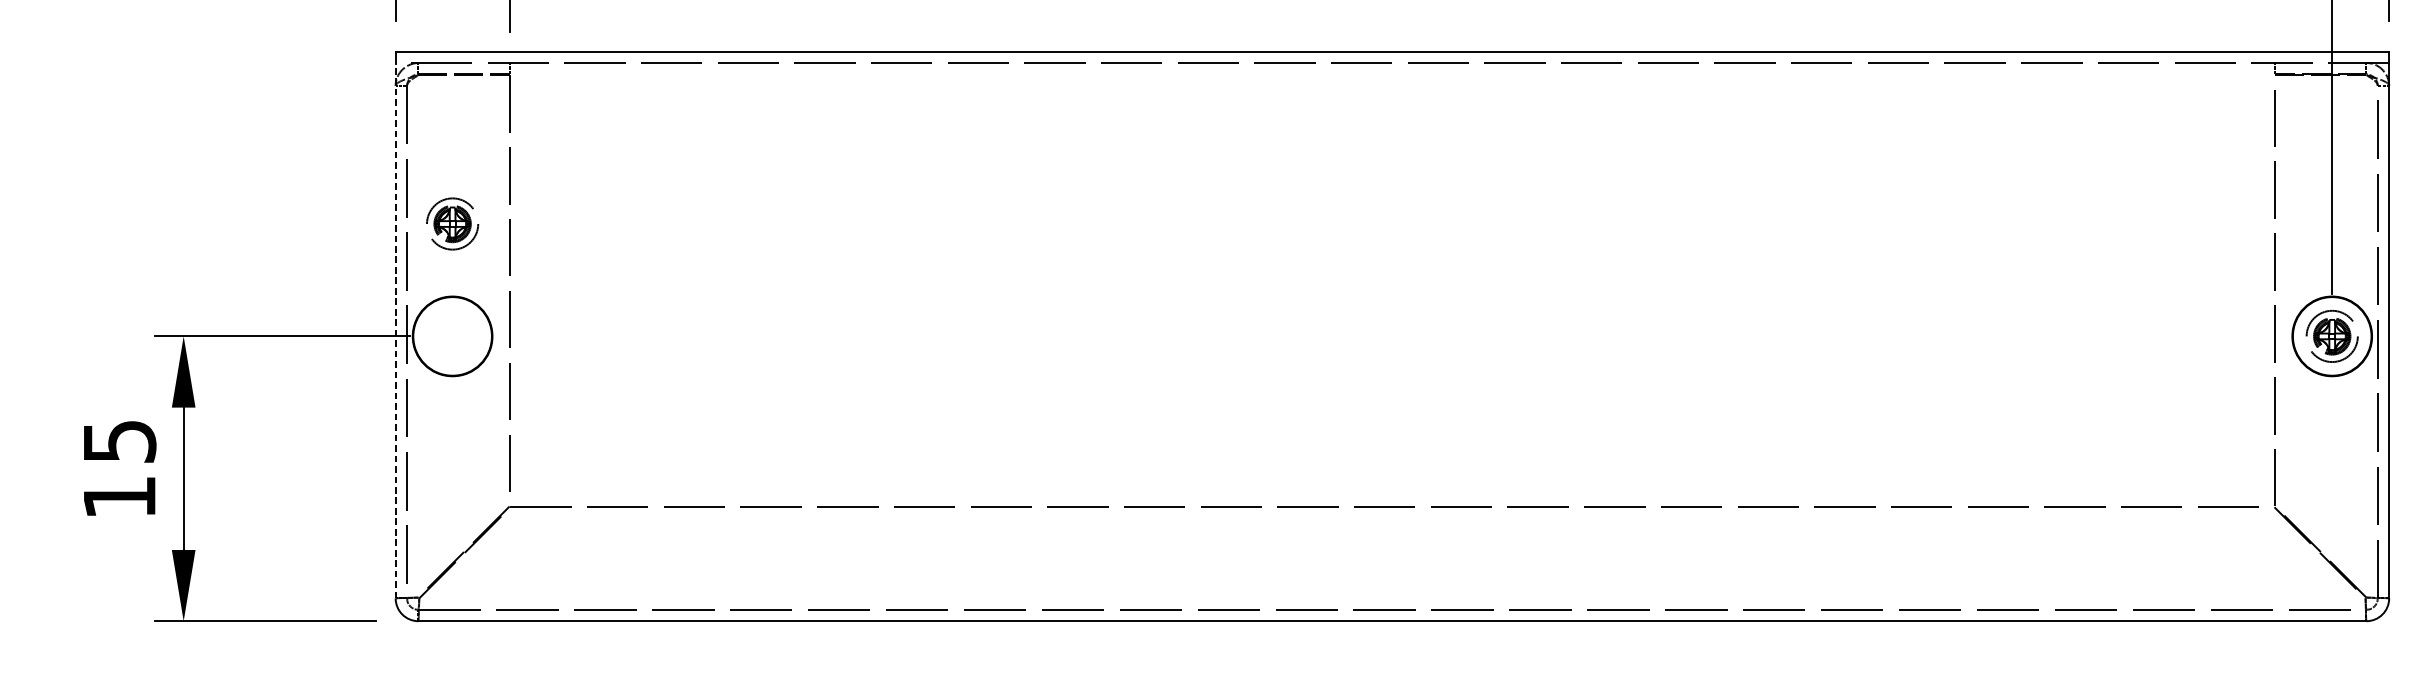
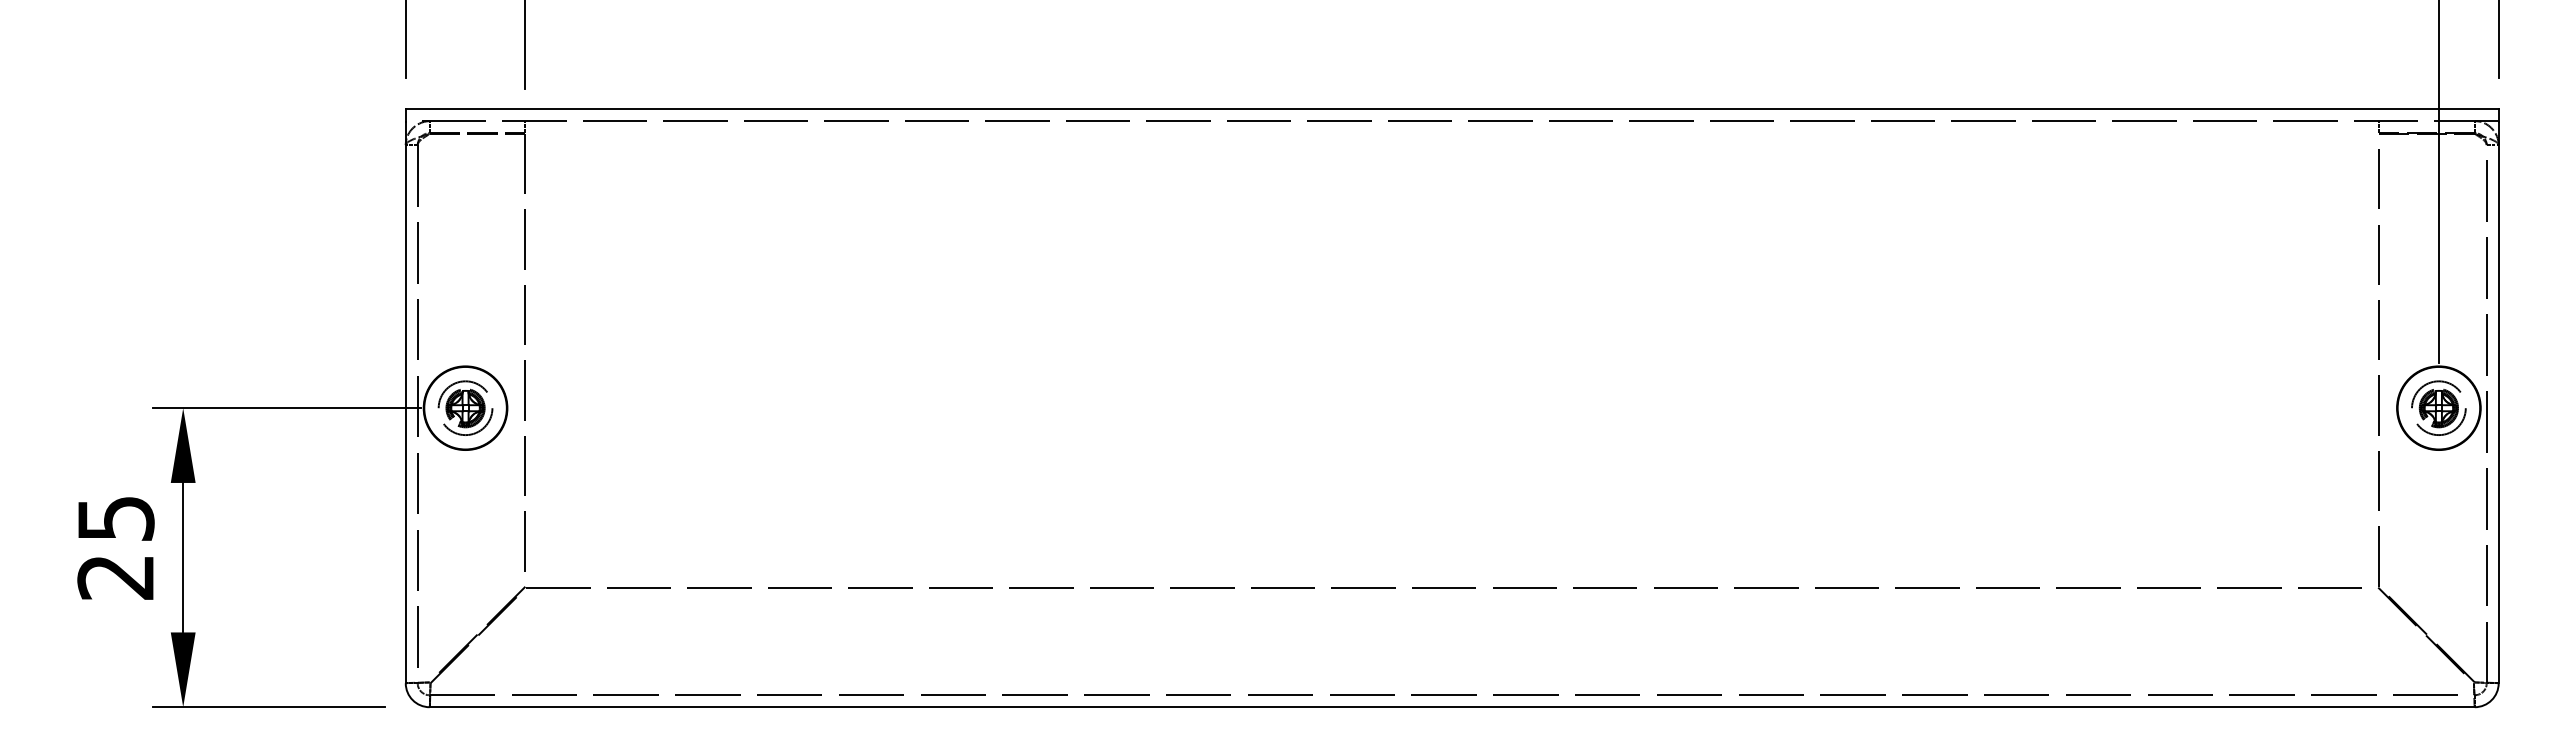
part: (452, 223) -> (465, 407), moved
line: (395, 330) -> (405, 402), dashed -> solid
text: (119, 497) -> (115, 577), 15 -> 25

